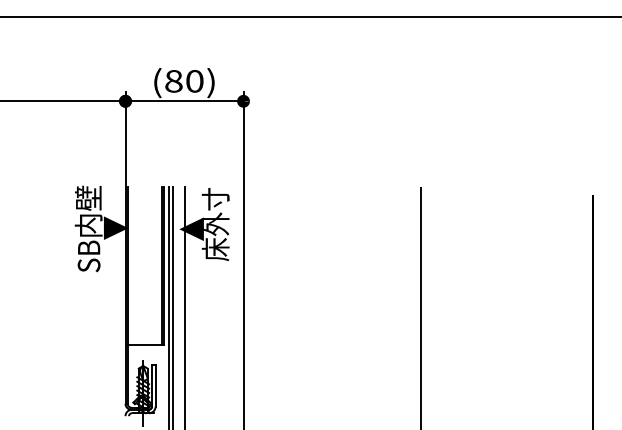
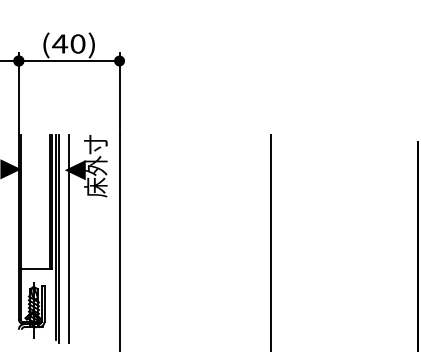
text: (173, 81) -> (59, 44), (80) -> (40)

